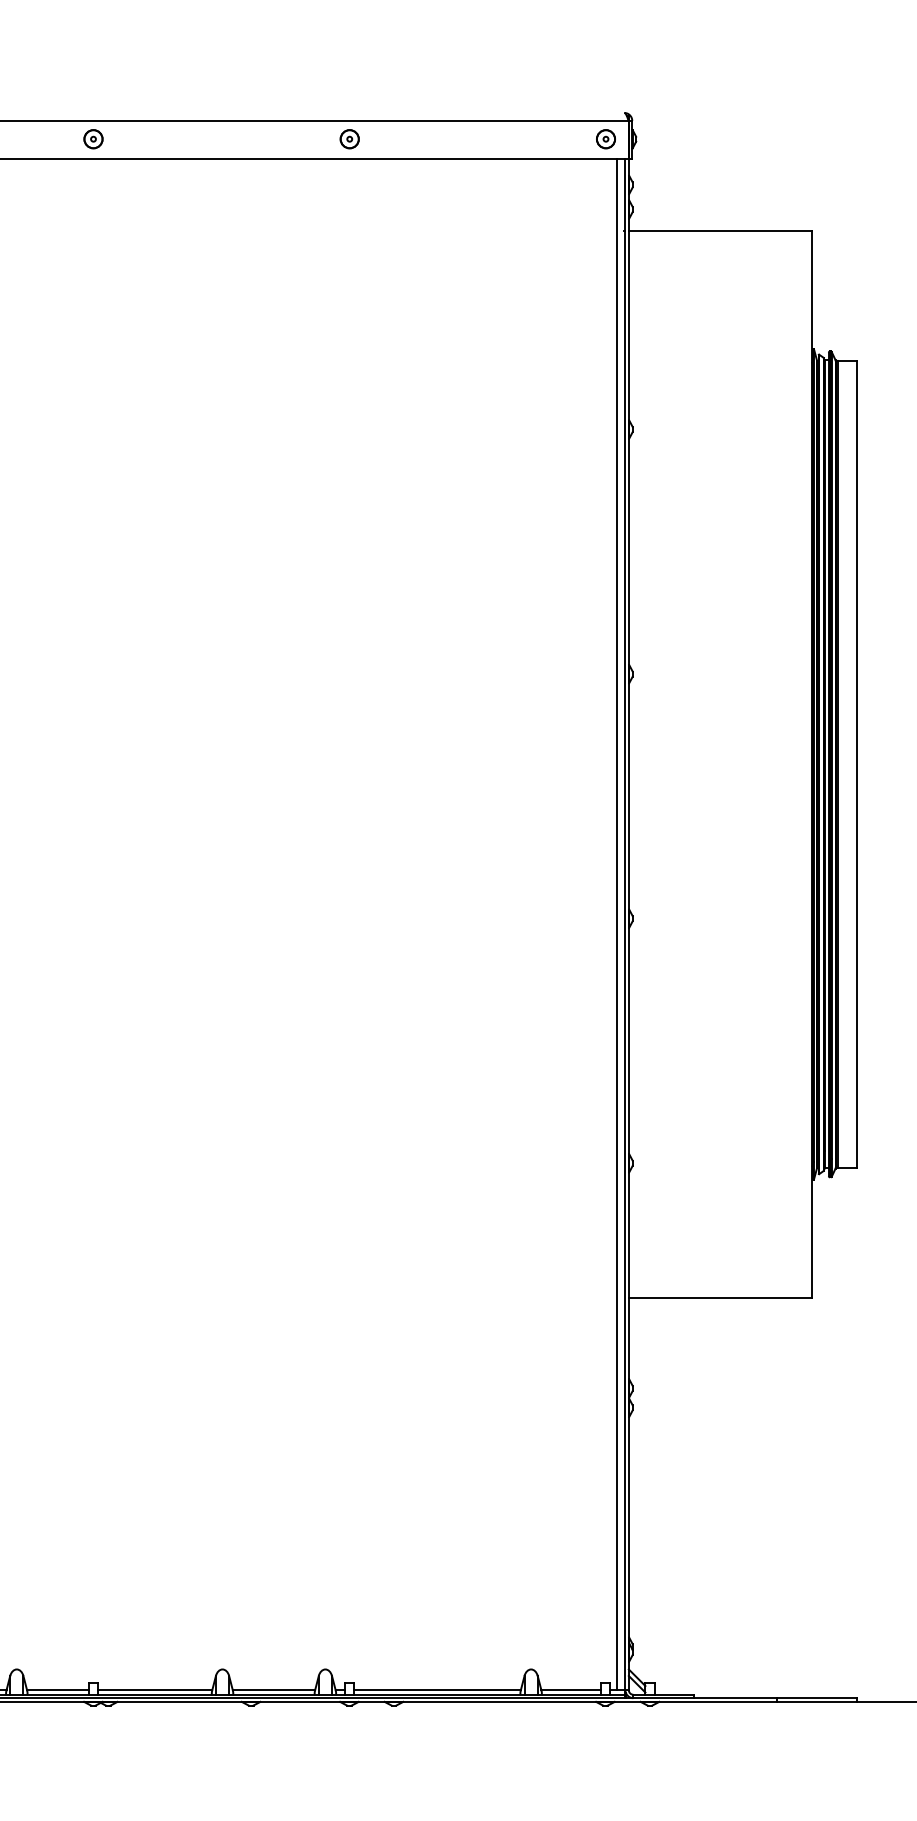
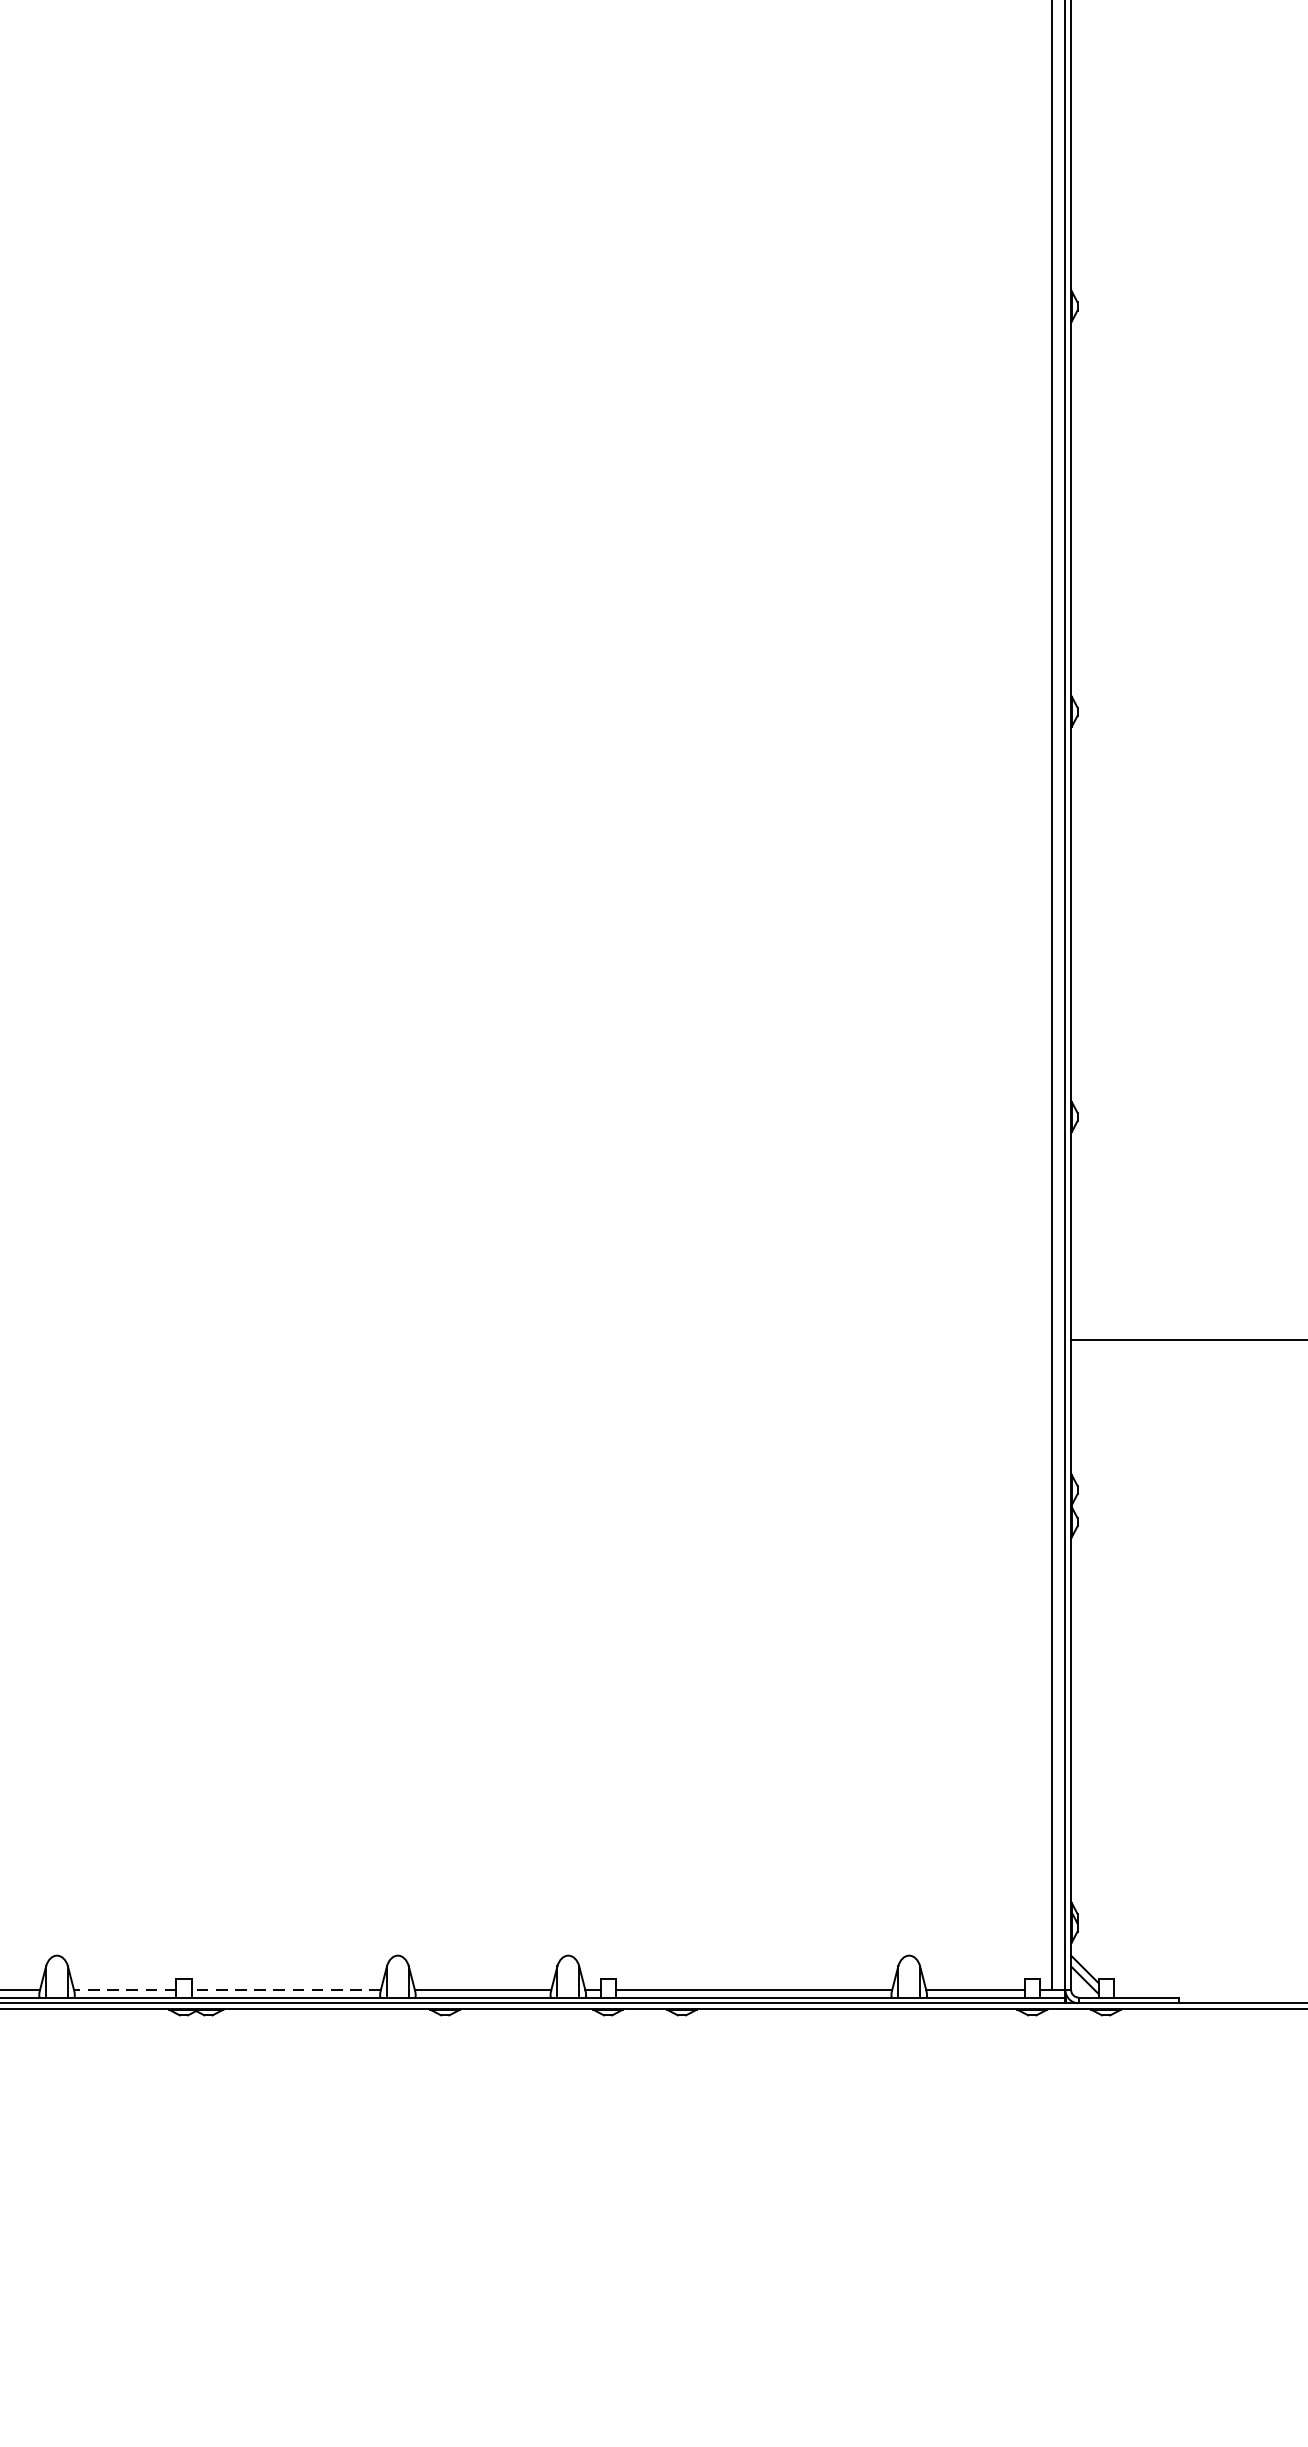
line: (57, 1690) -> (124, 1990), solid -> dashed
line: (154, 1690) -> (285, 1990), solid -> dashed

